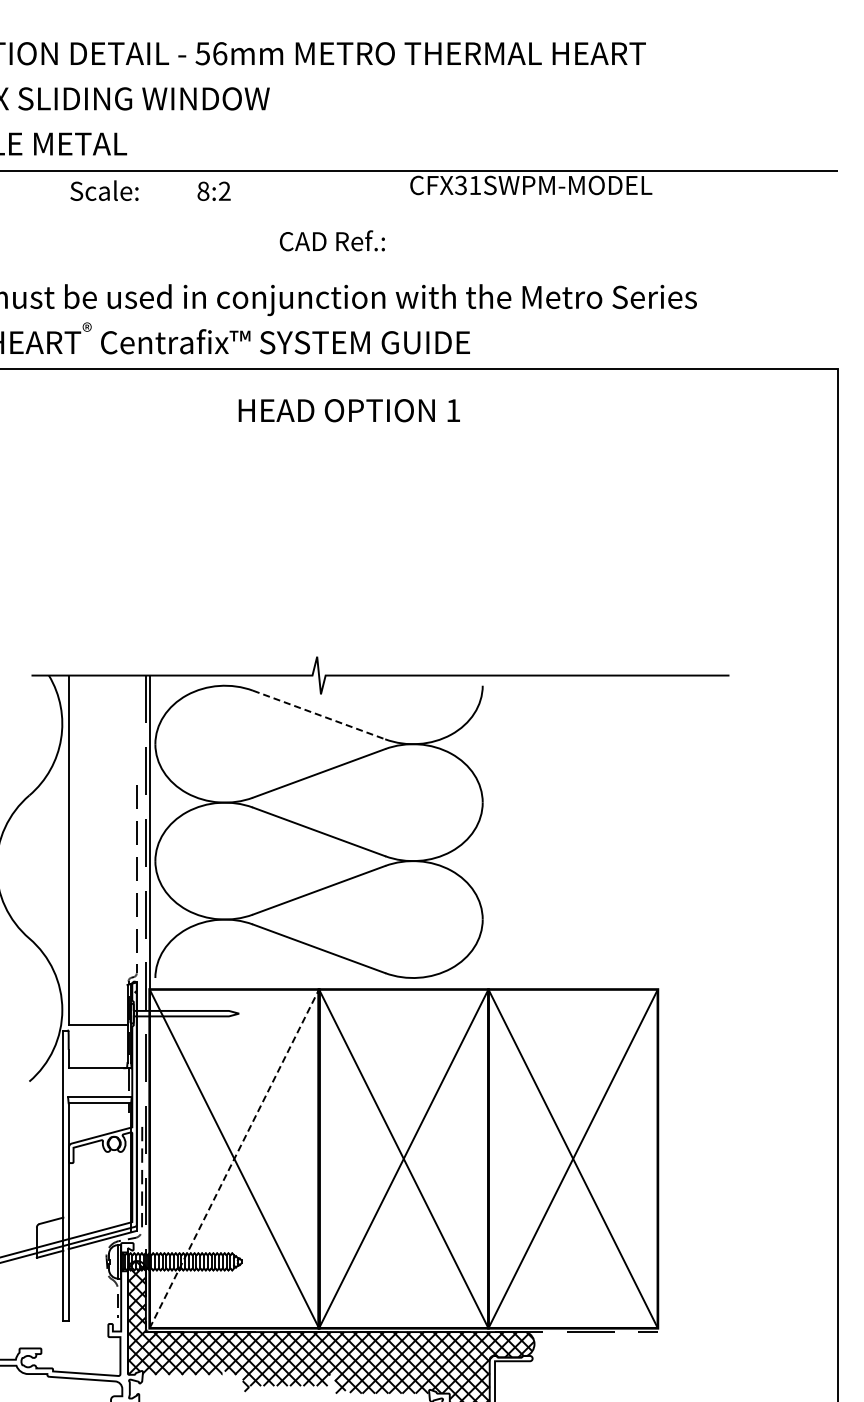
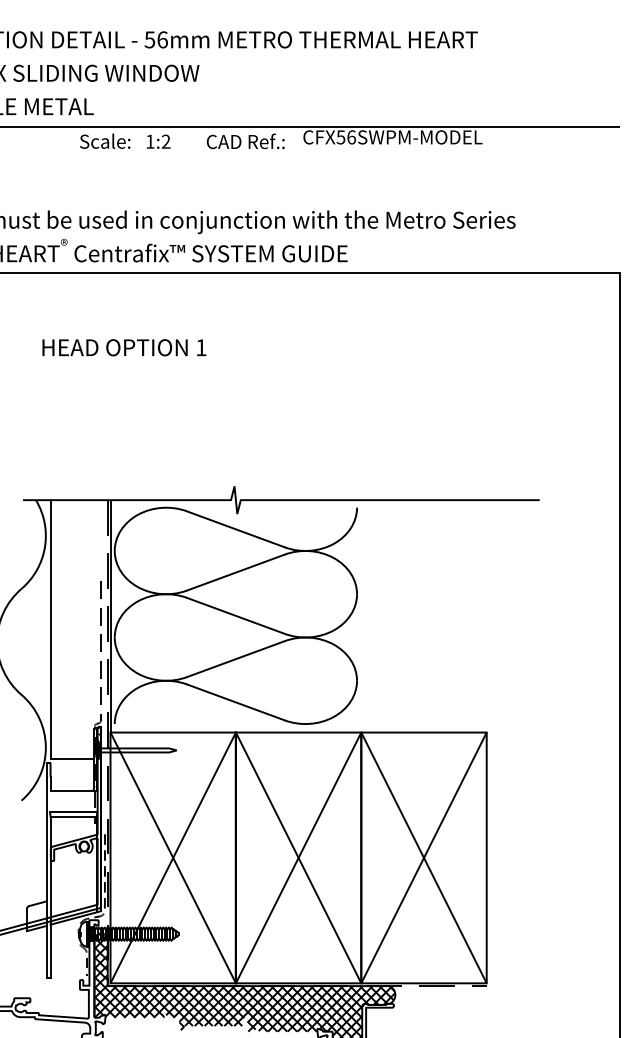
text: (468, 185) -> (346, 137), CFX31SWPM-MODEL -> CFX56SWPM-MODEL
text: (104, 190) -> (105, 141), moved
text: (203, 190) -> (150, 141), 8:2 -> 1:2
text: (331, 240) -> (245, 141), moved
text: (348, 410) -> (123, 347), moved
line: (319, 715) -> (236, 529), dashed -> solid
line: (234, 1158) -> (173, 857), dashed -> solid

